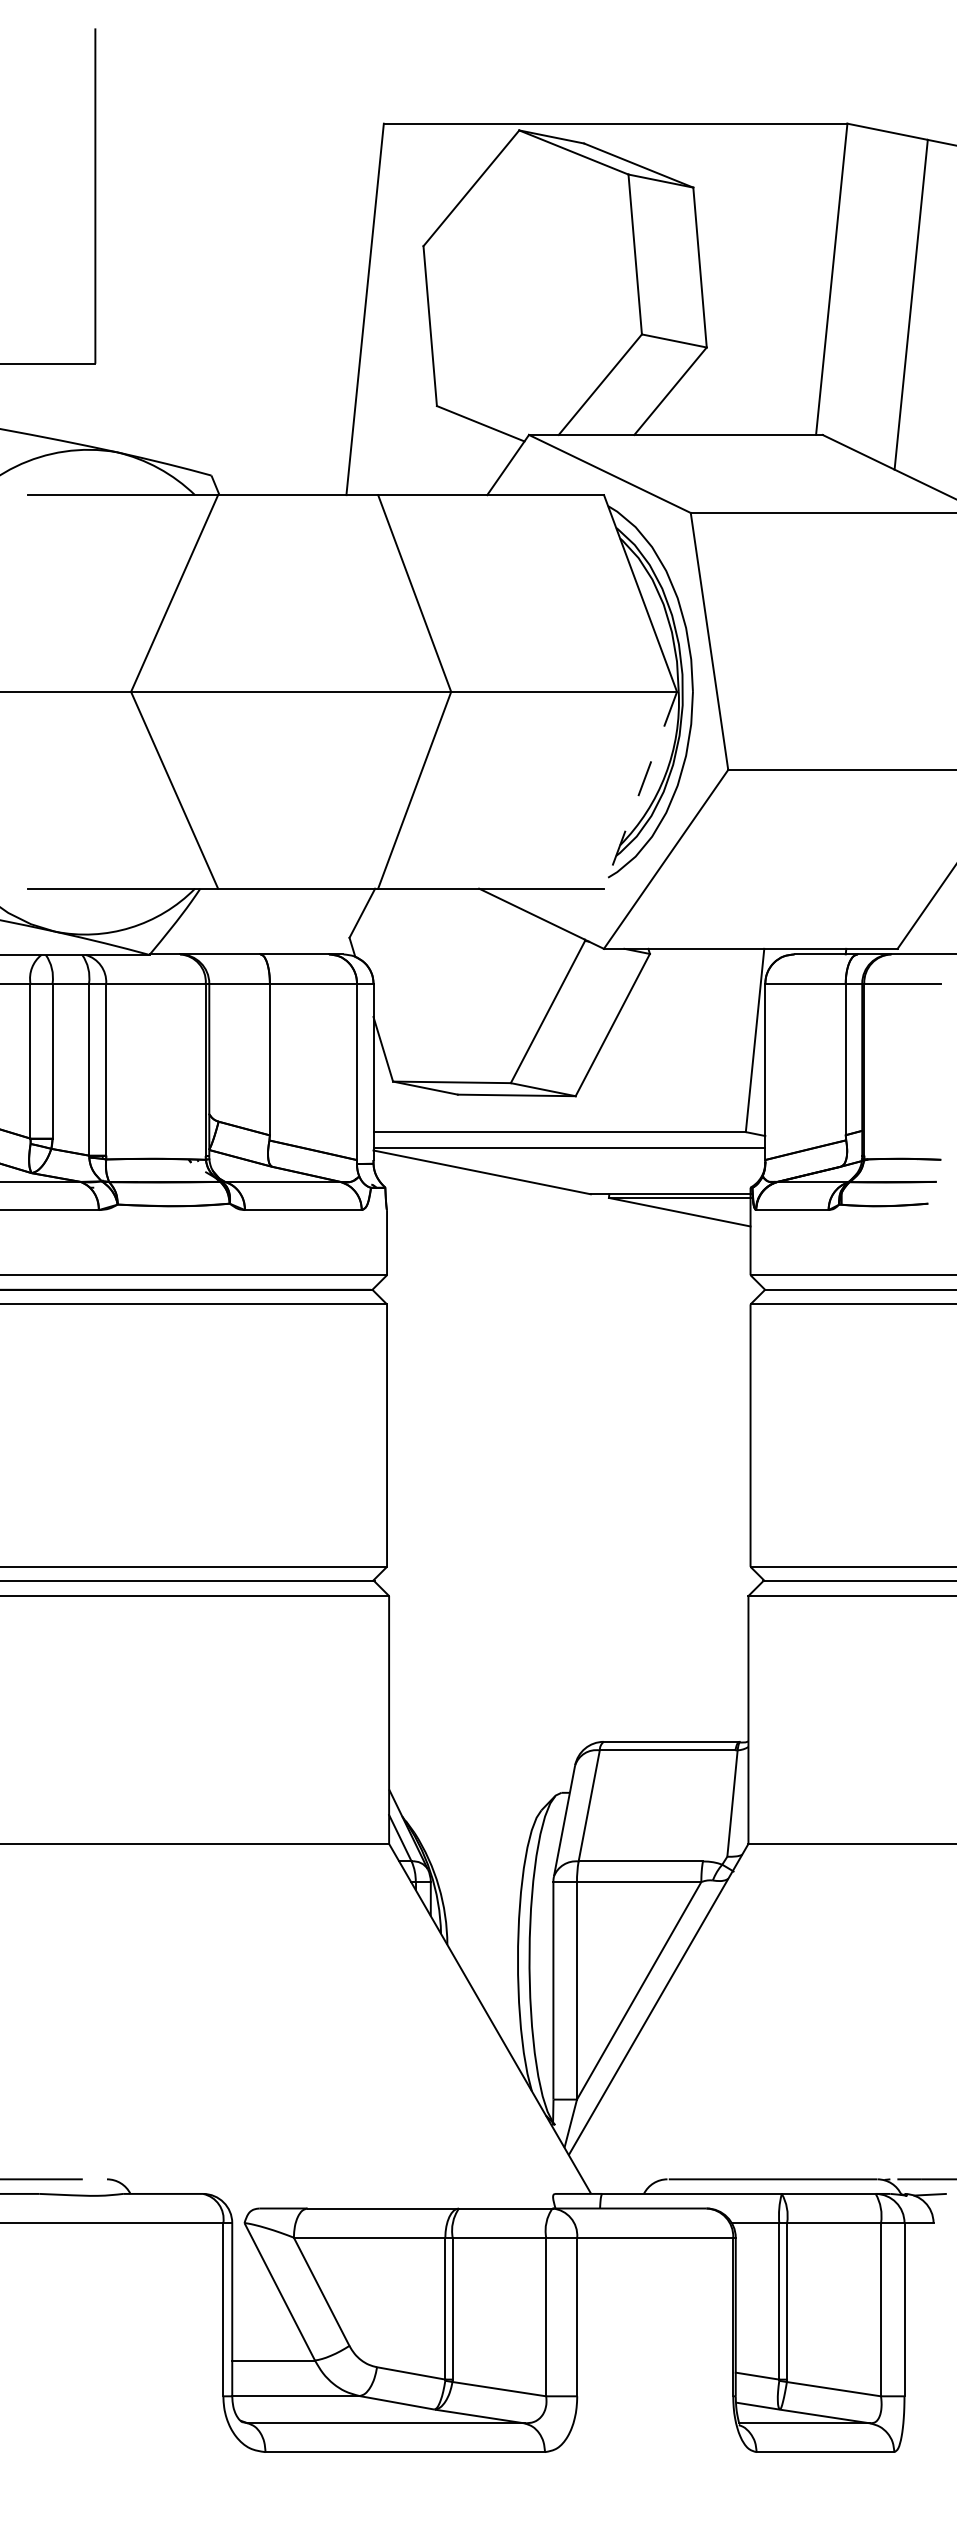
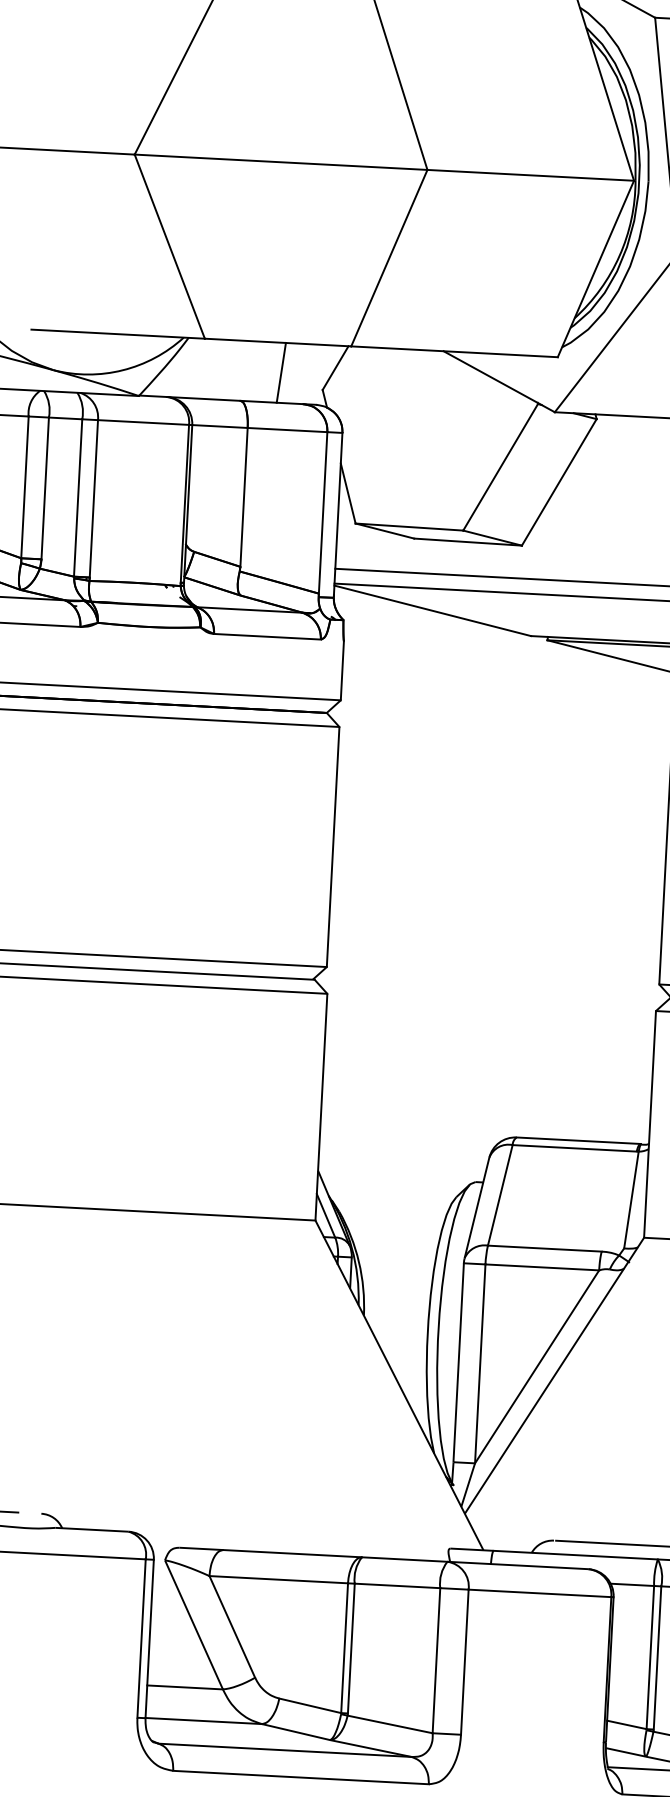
line: (640, 790) -> (595, 269), dashed -> solid
line: (303, 921) -> (281, 372), added

